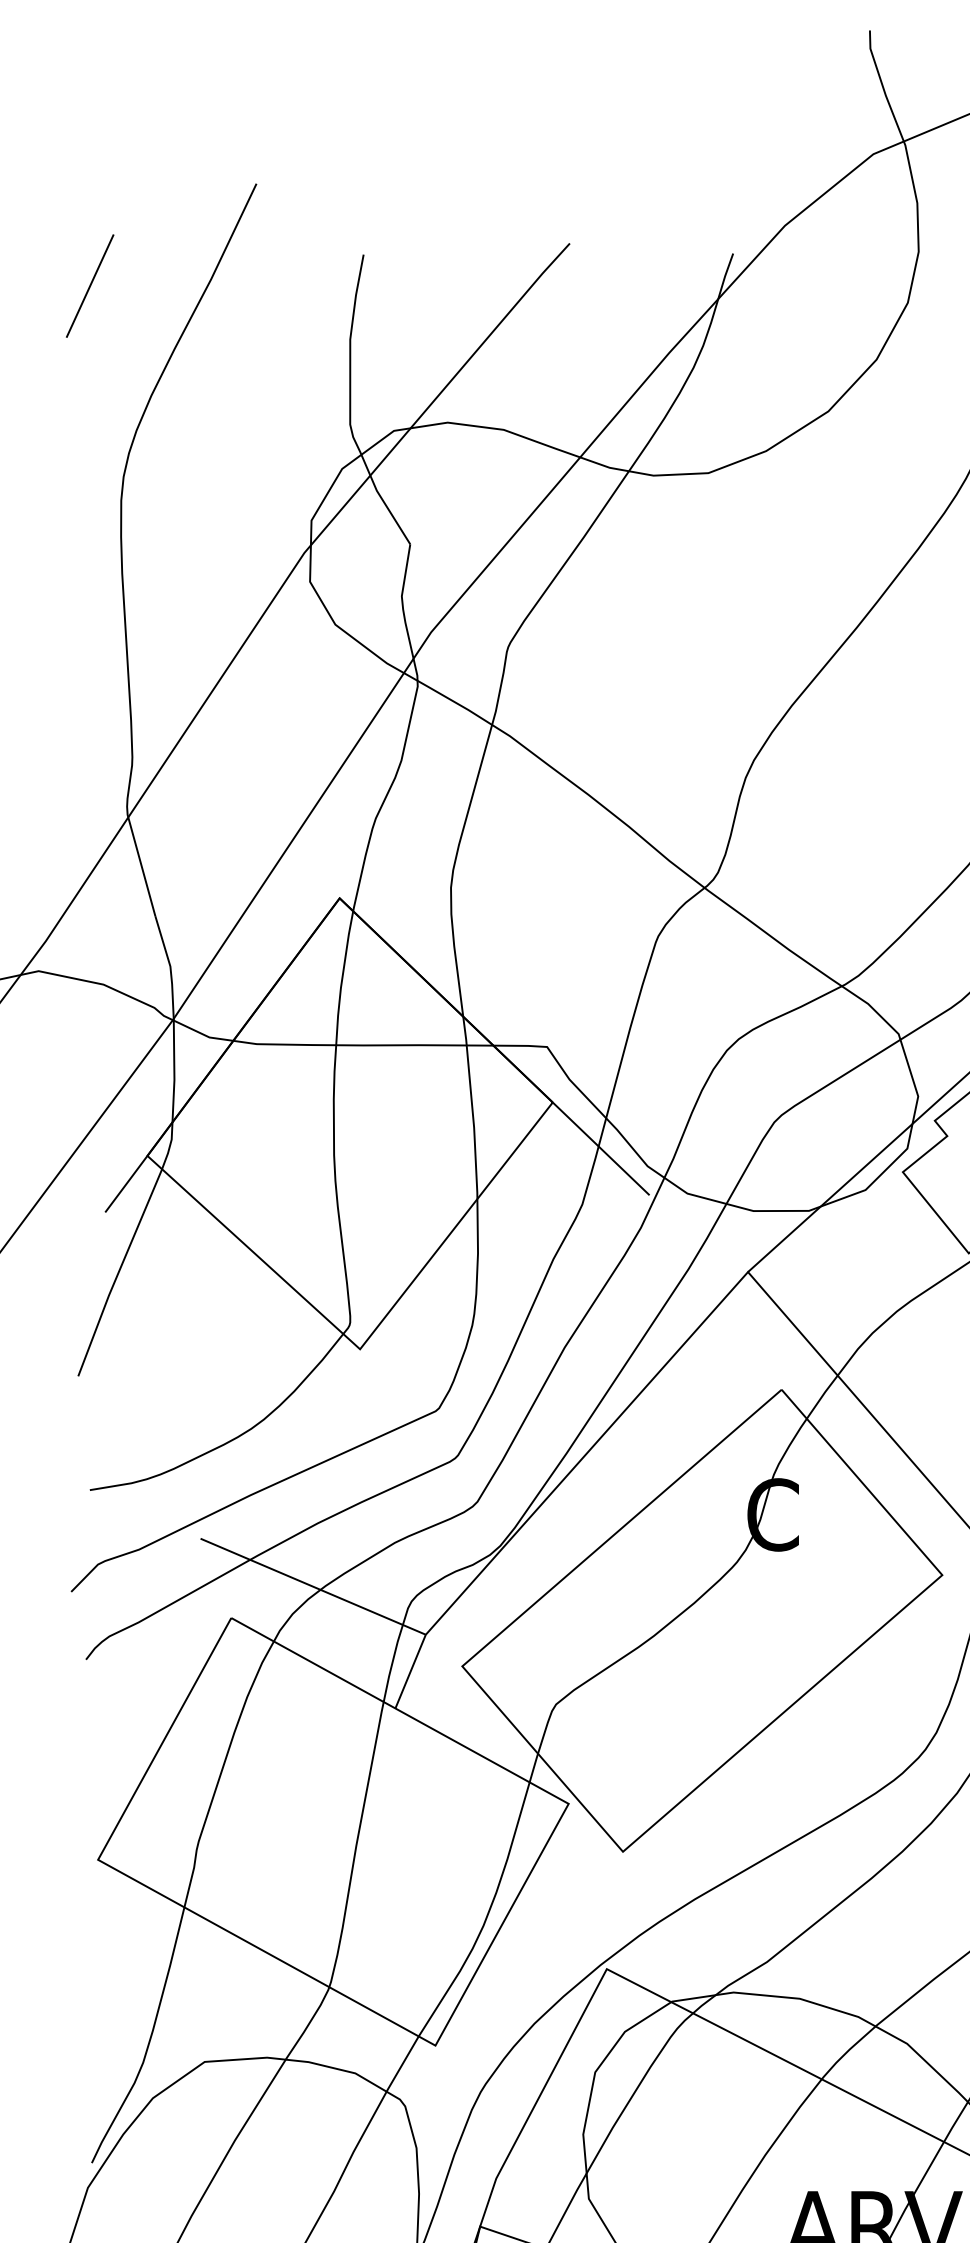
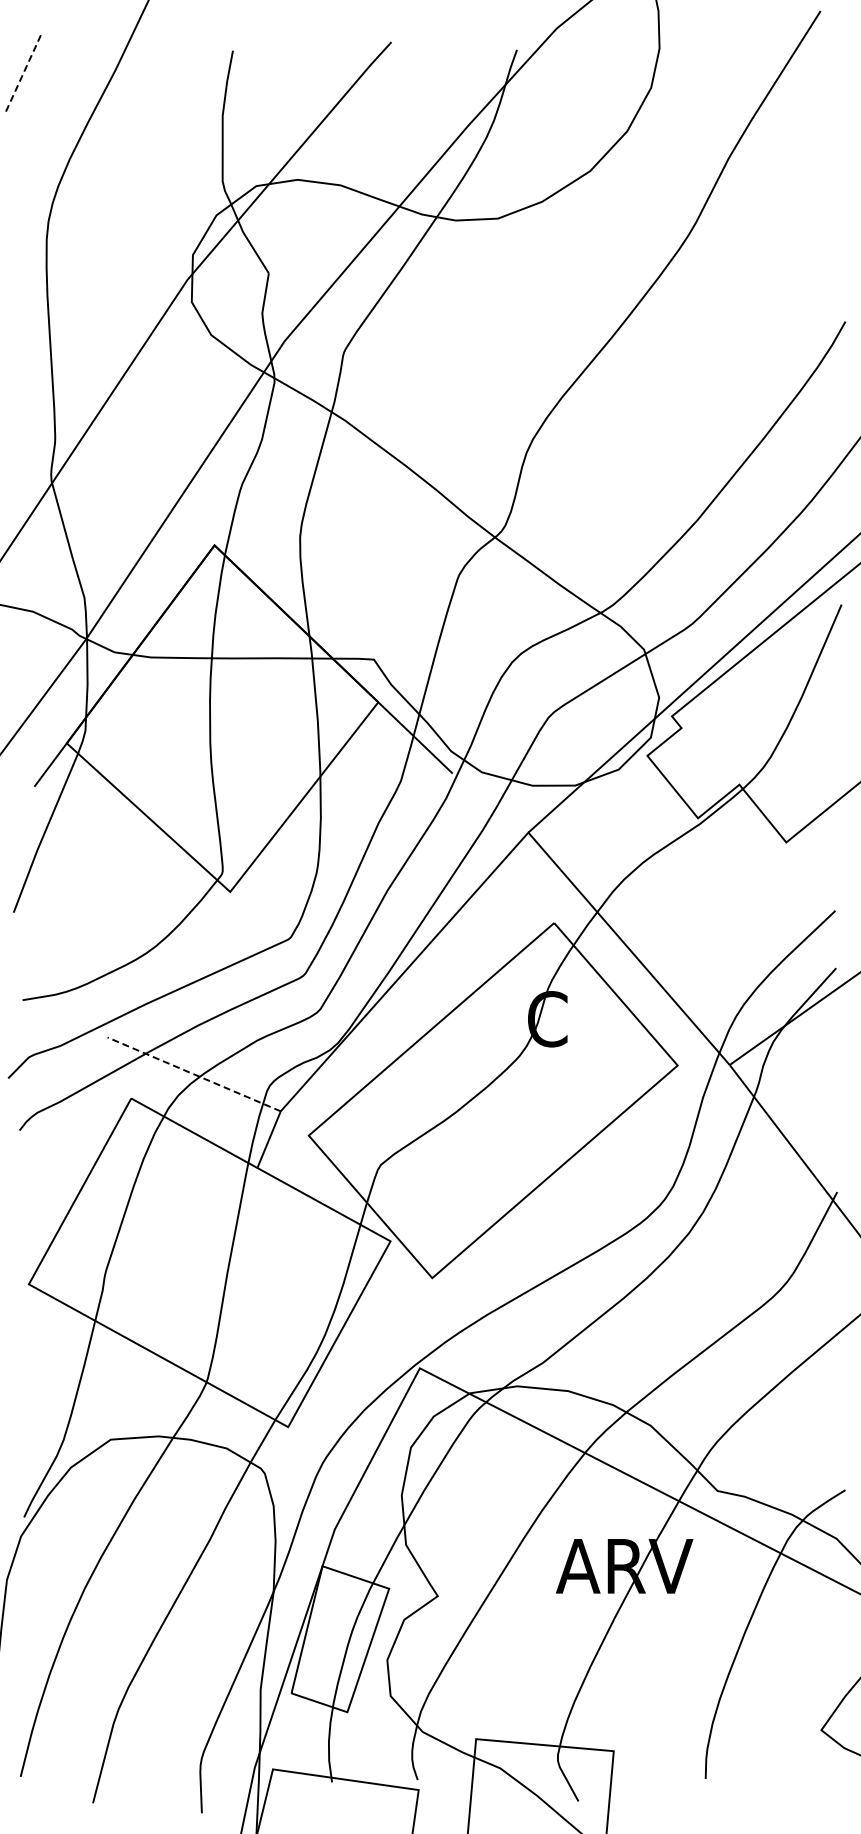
line: (89, 285) -> (22, 74), solid -> dashed
line: (312, 1586) -> (193, 1074), solid -> dashed

